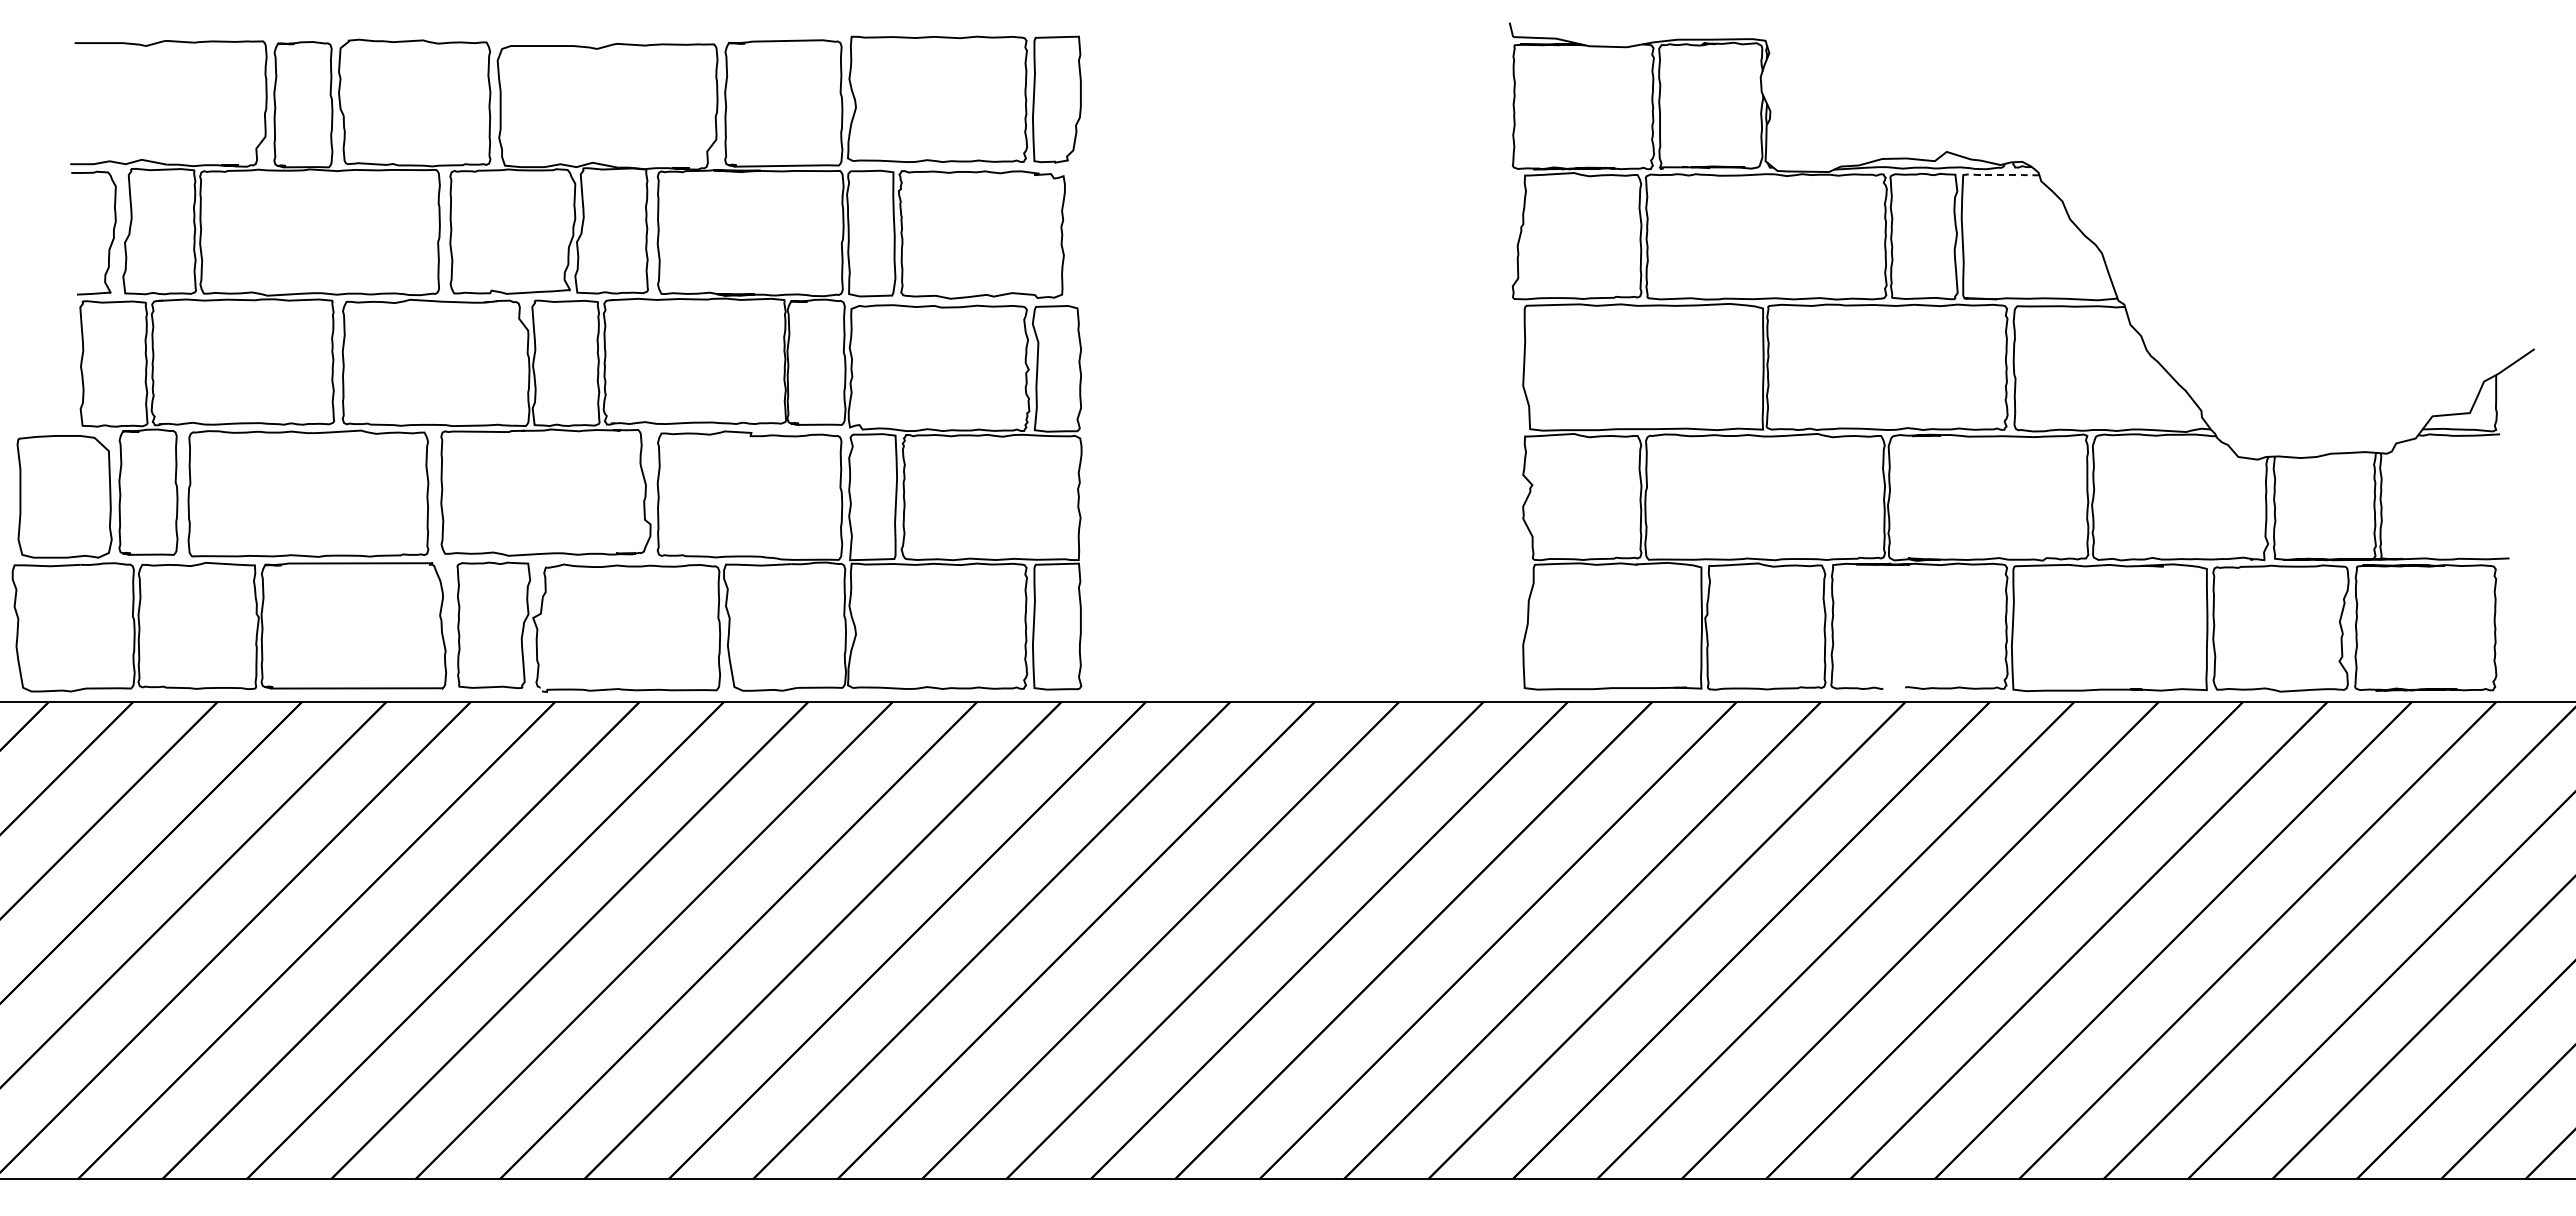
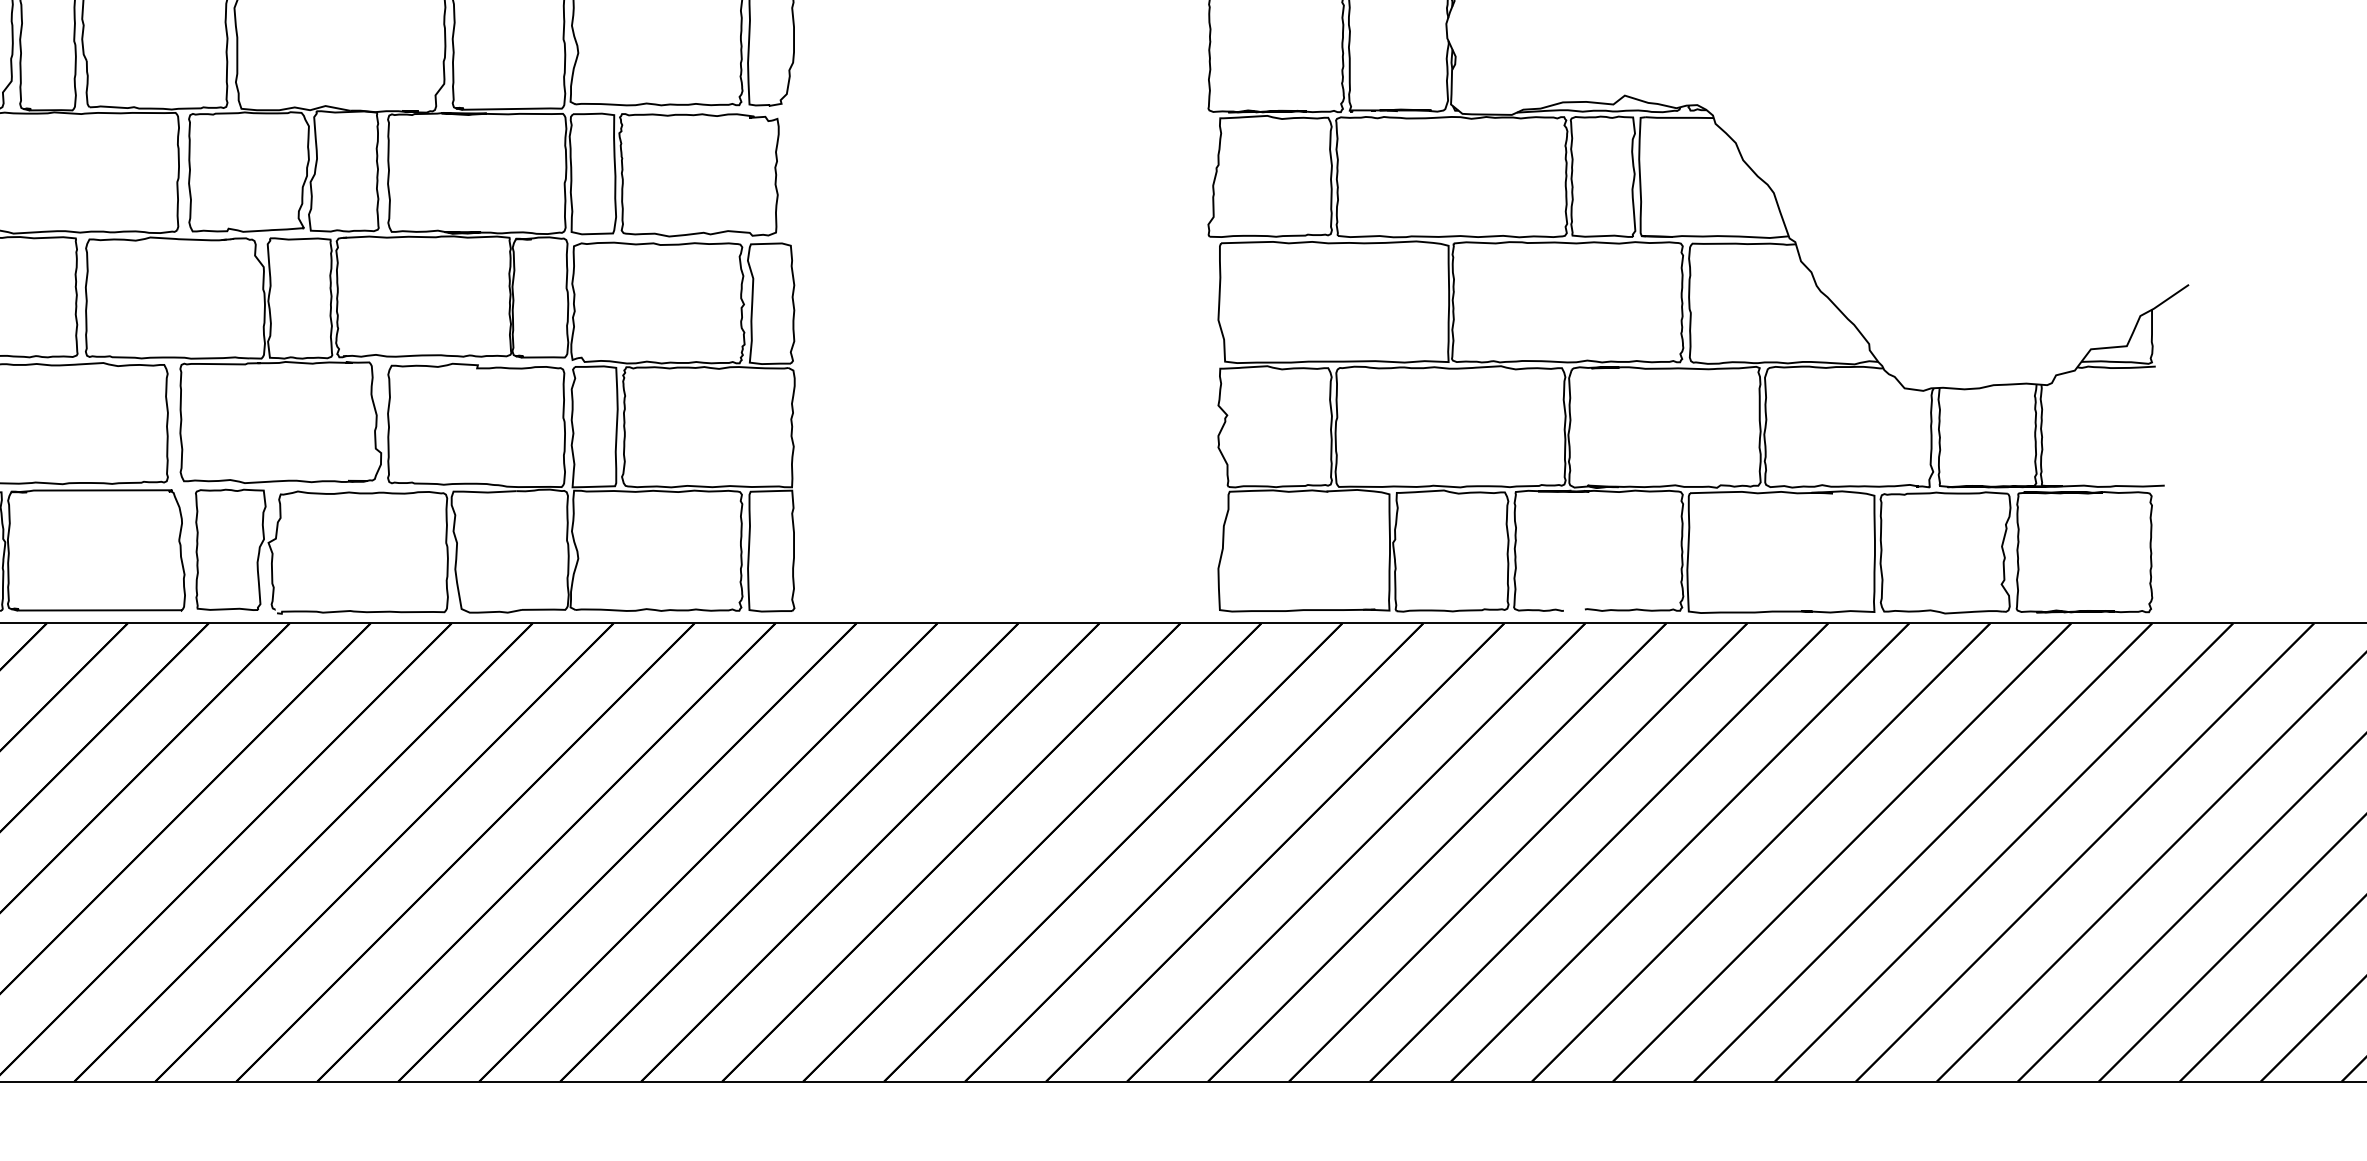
line: (2004, 175) -> (1680, 118), dashed -> solid

